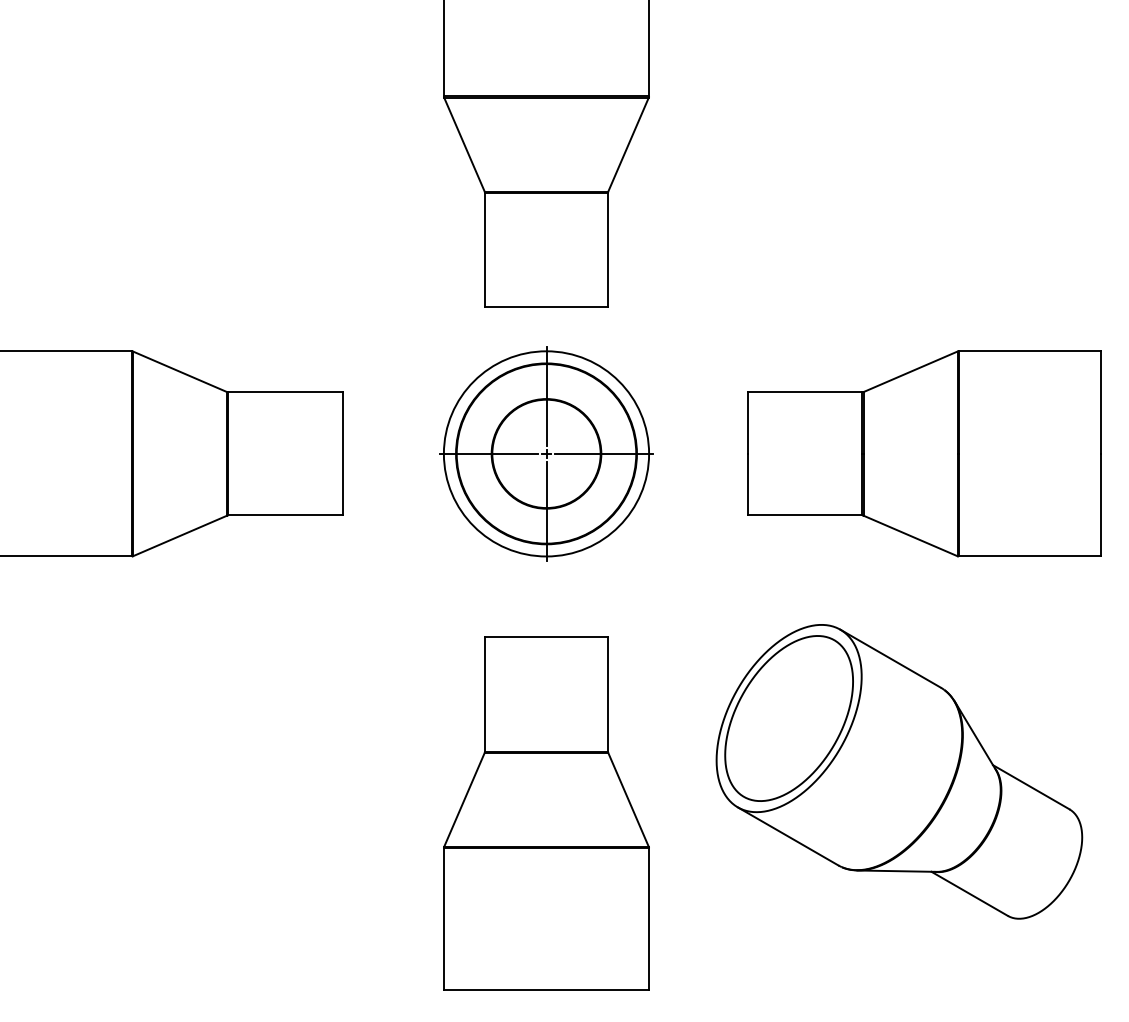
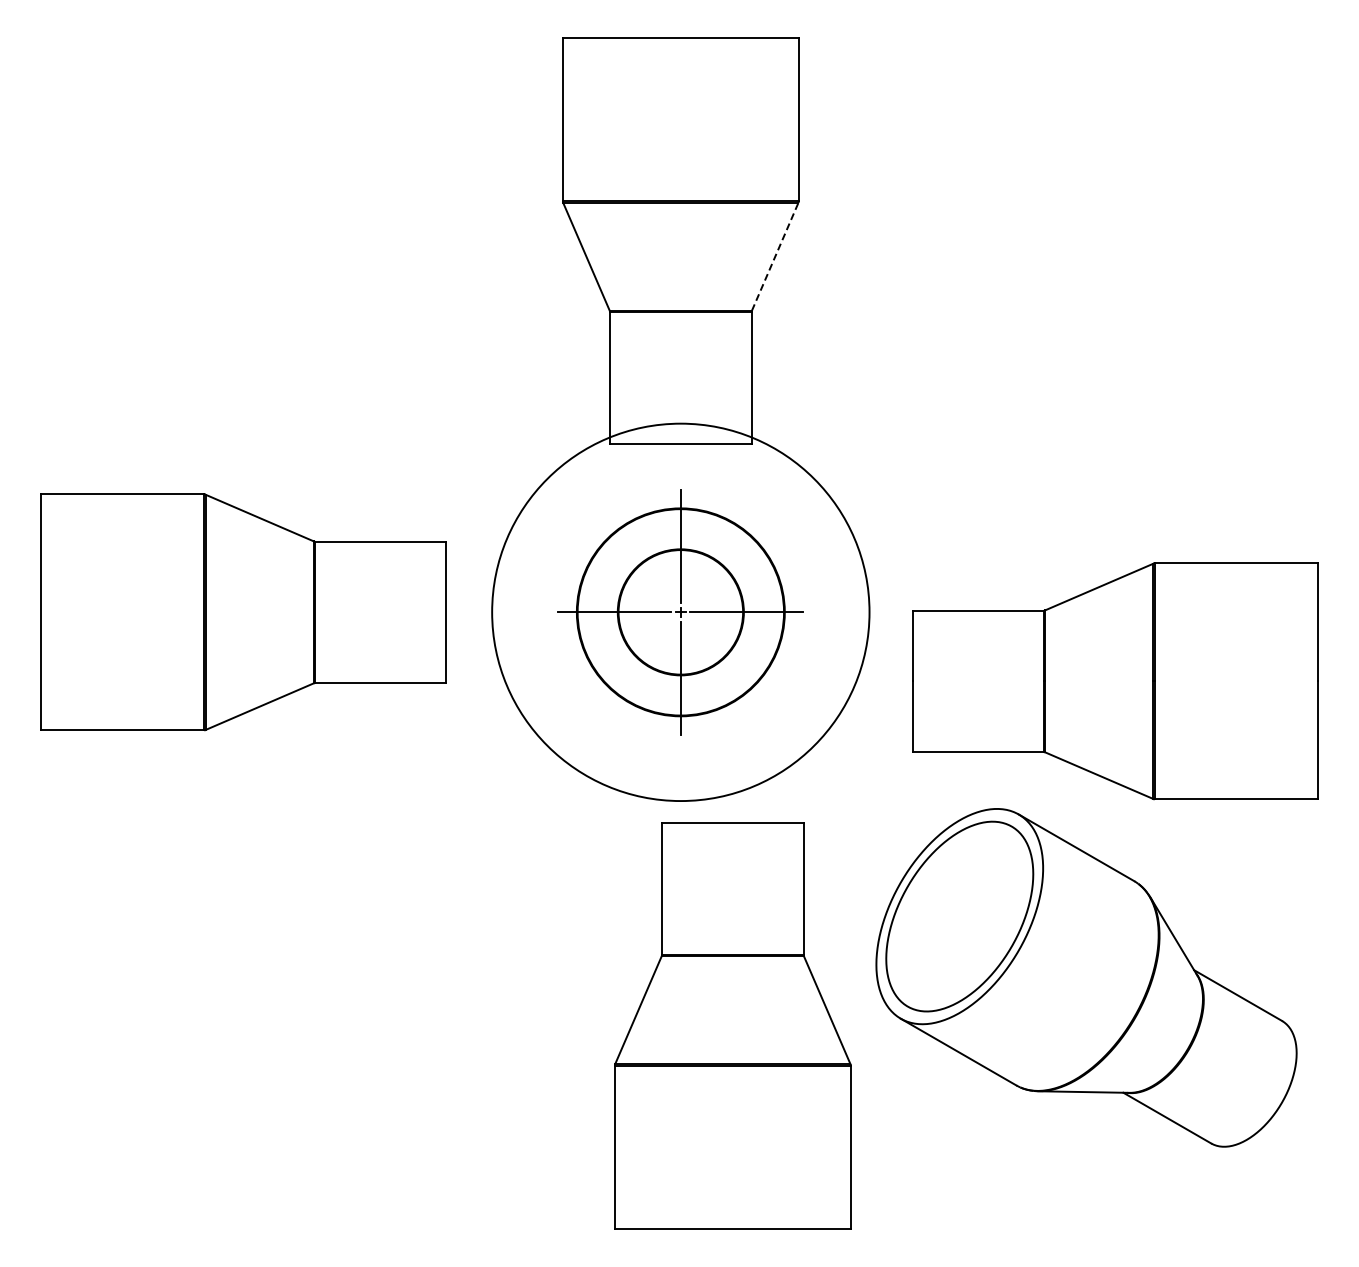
line: (628, 144) -> (775, 256), solid -> dashed
circle: (546, 454) -> (680, 612), size x1.6
part: (924, 454) -> (1115, 681), moved
part: (546, 813) -> (732, 1025), moved

